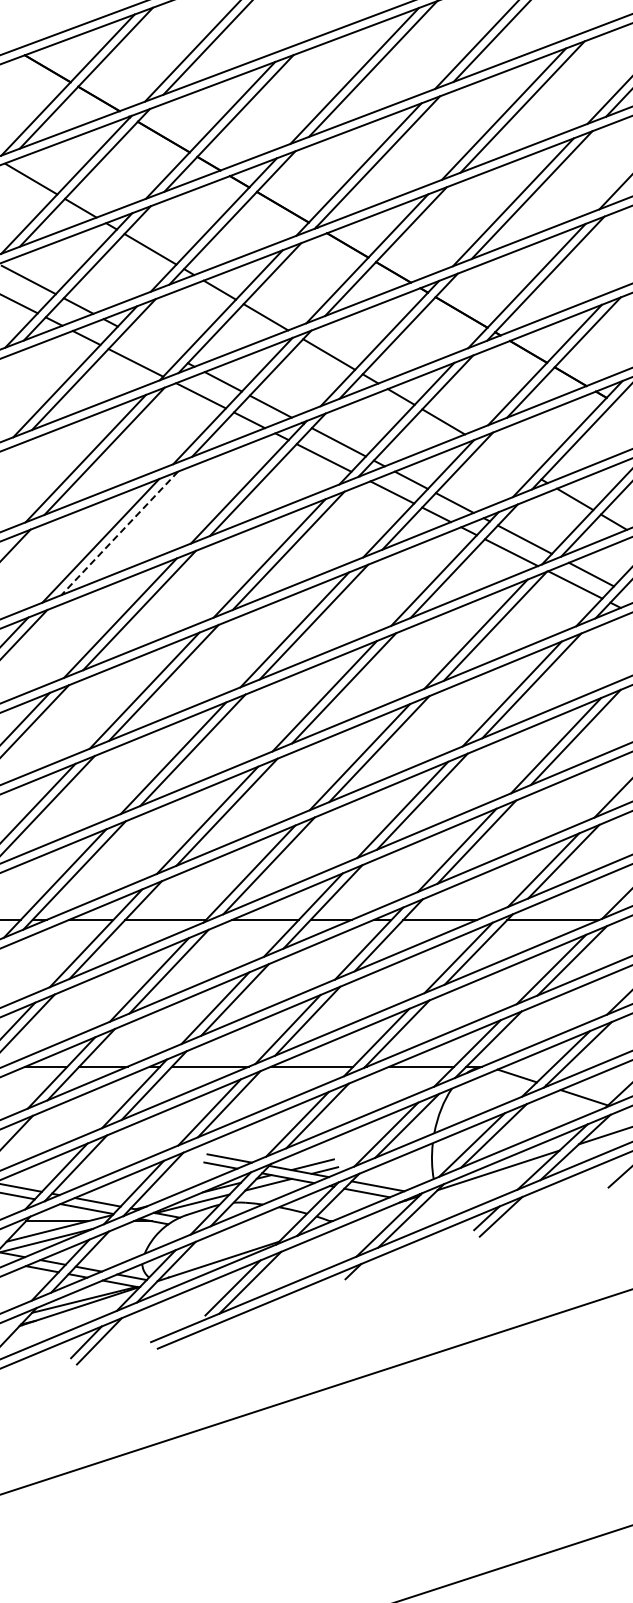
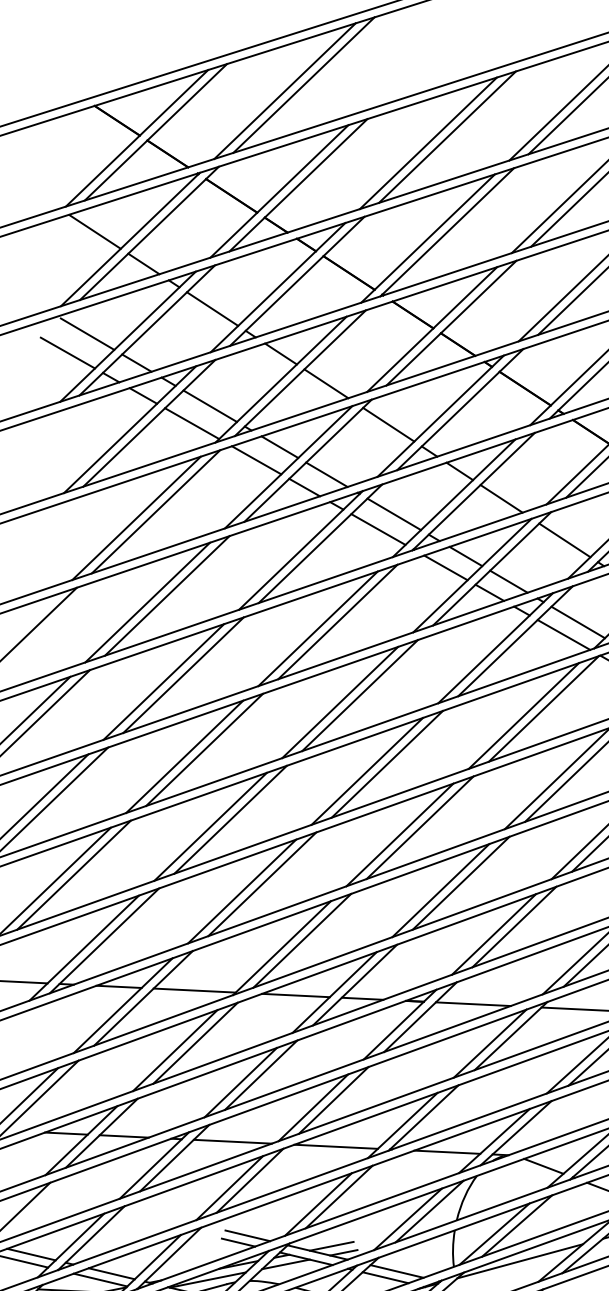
line: (152, 344) -> (209, 405), added
line: (507, 459) -> (564, 540), added
line: (119, 533) -> (167, 596), dashed -> solid

